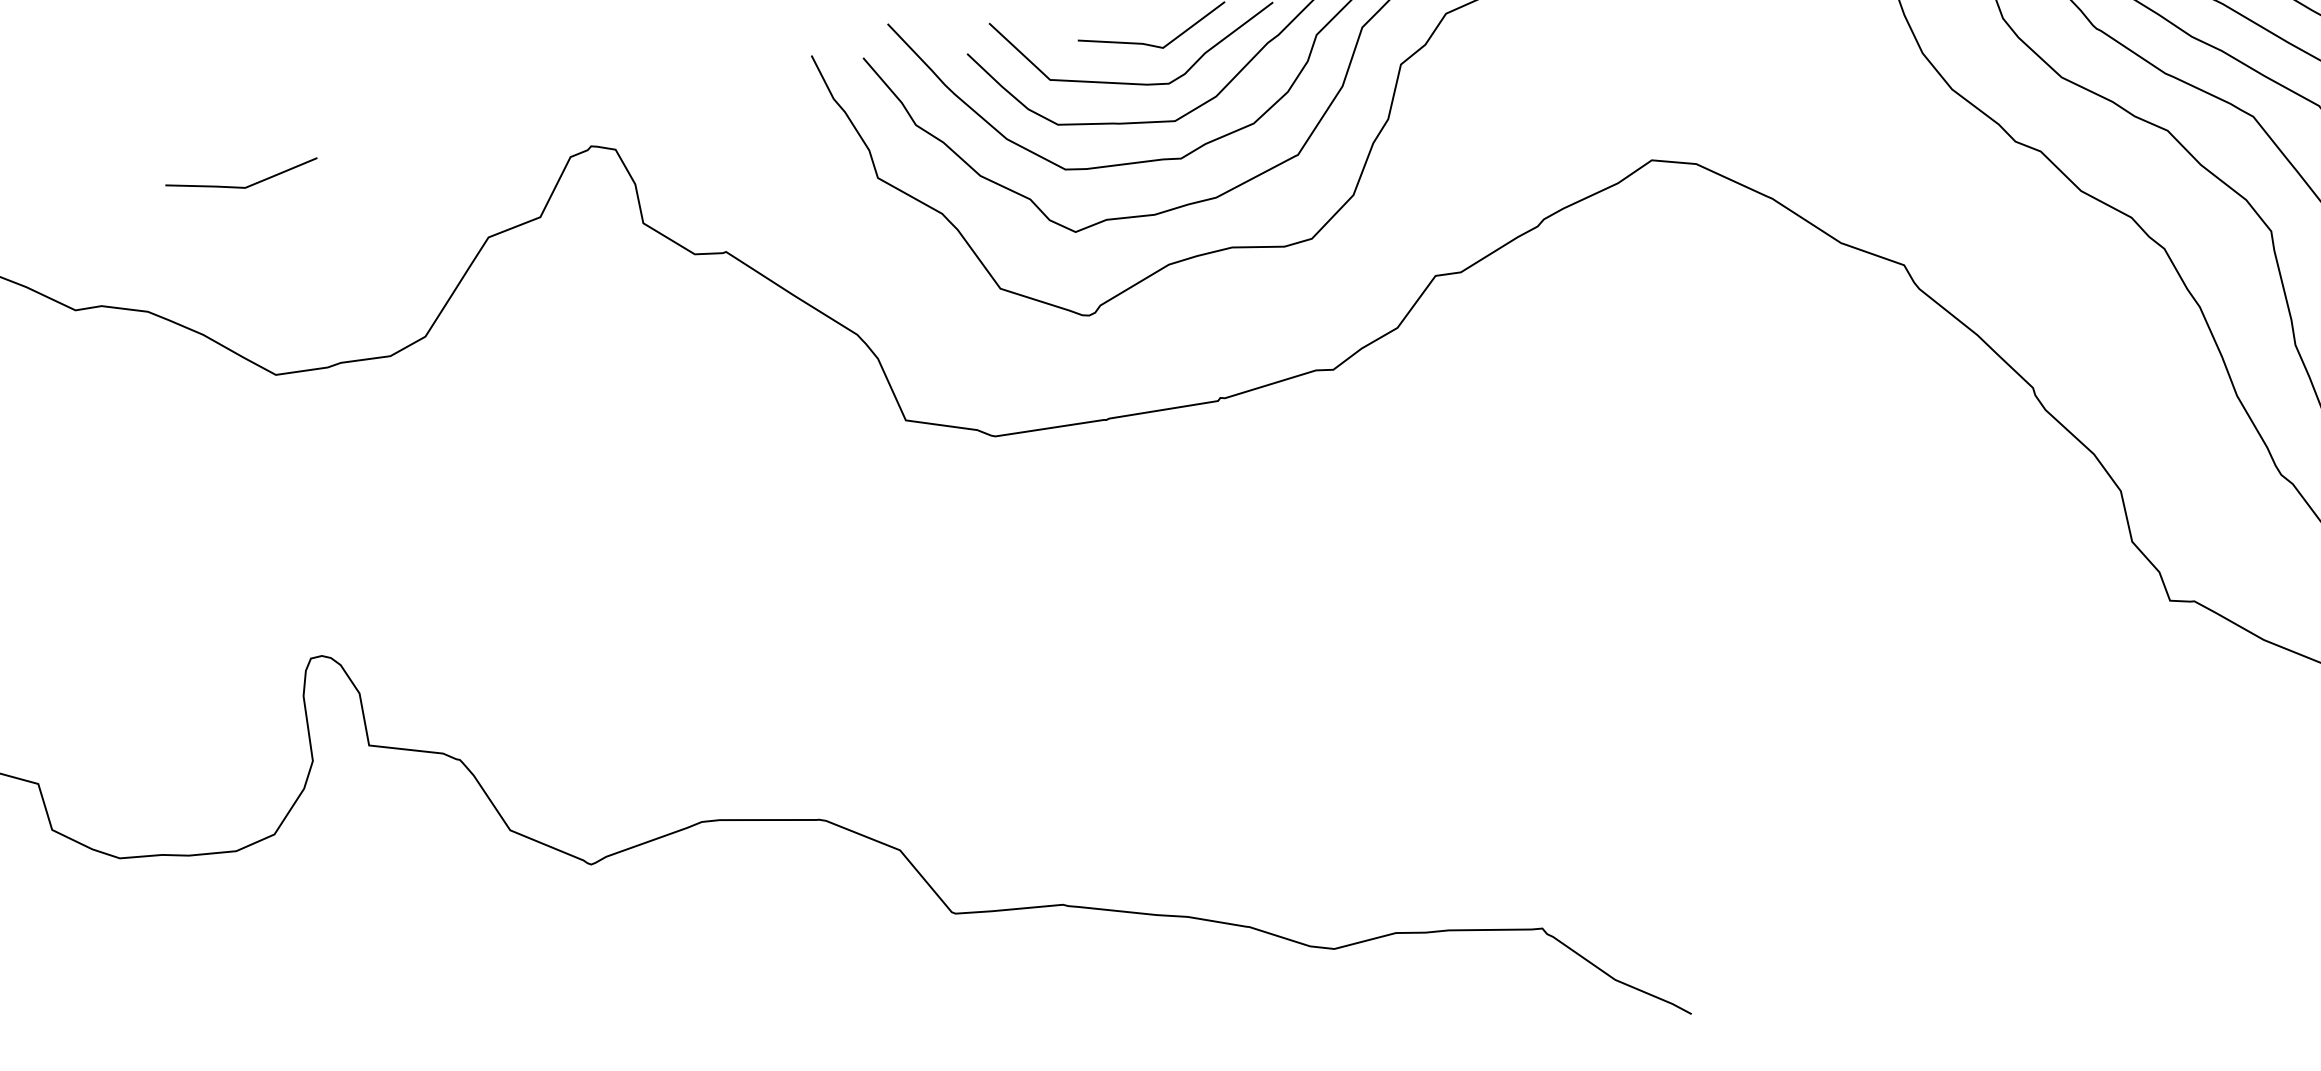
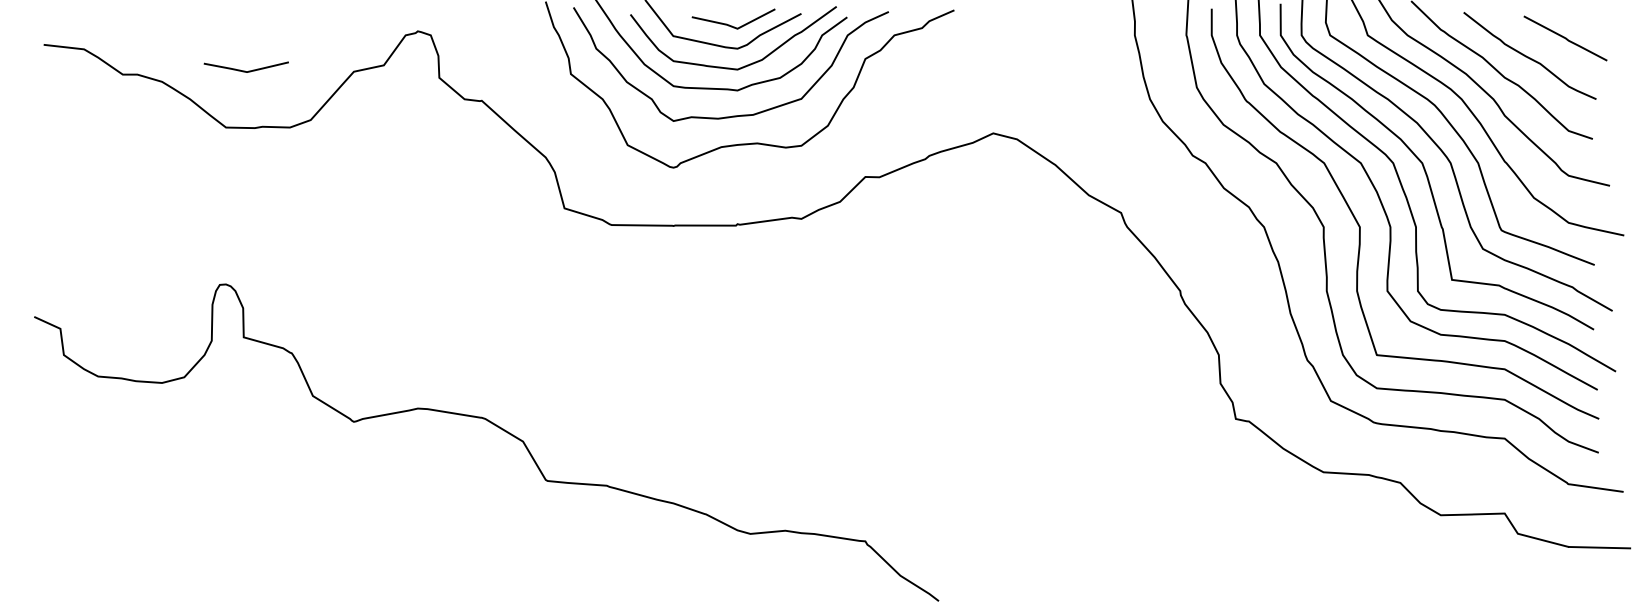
line: (242, 185) -> (245, 70), moved

